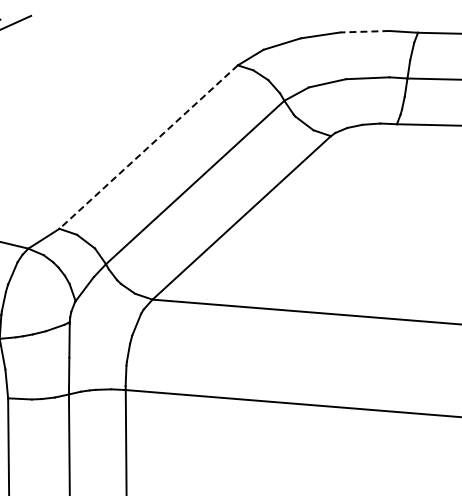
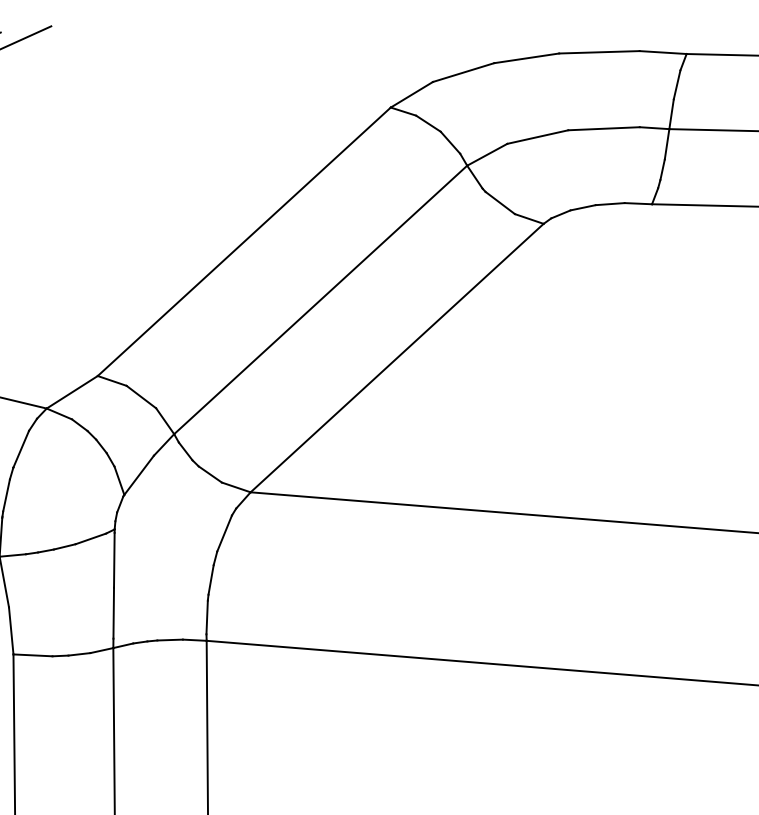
line: (364, 31) -> (598, 51), dashed -> solid
line: (148, 147) -> (244, 242), dashed -> solid

